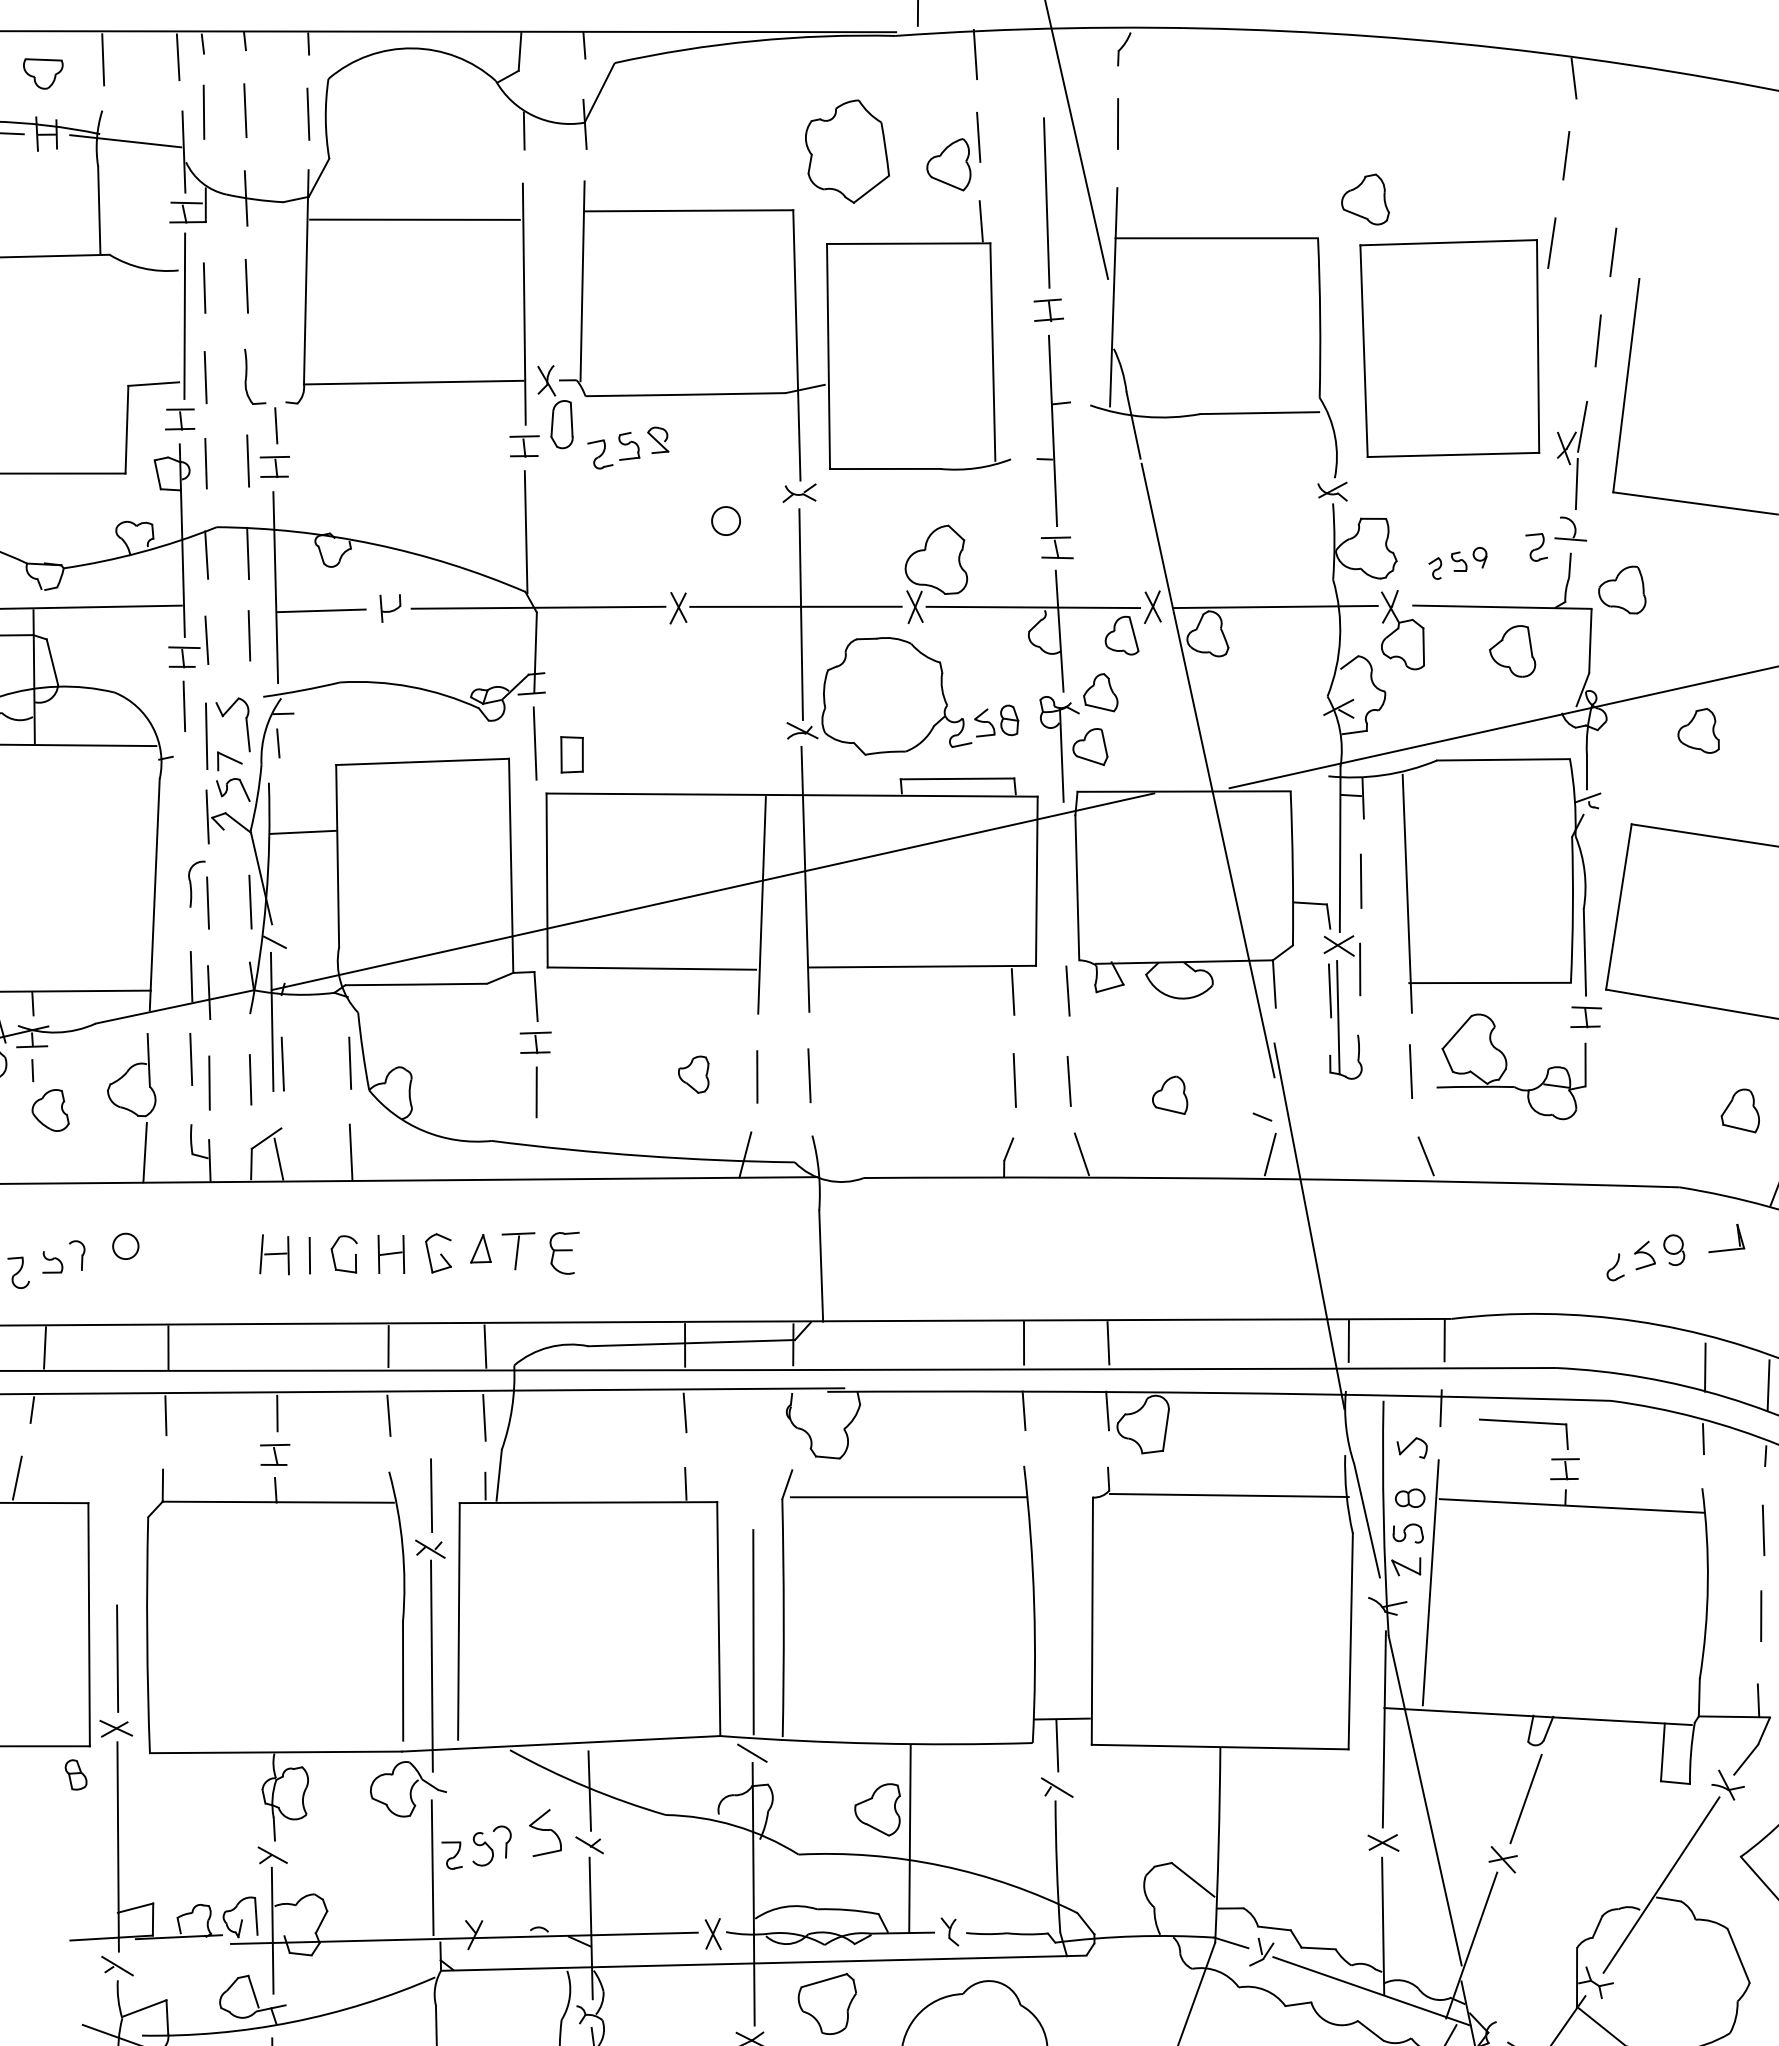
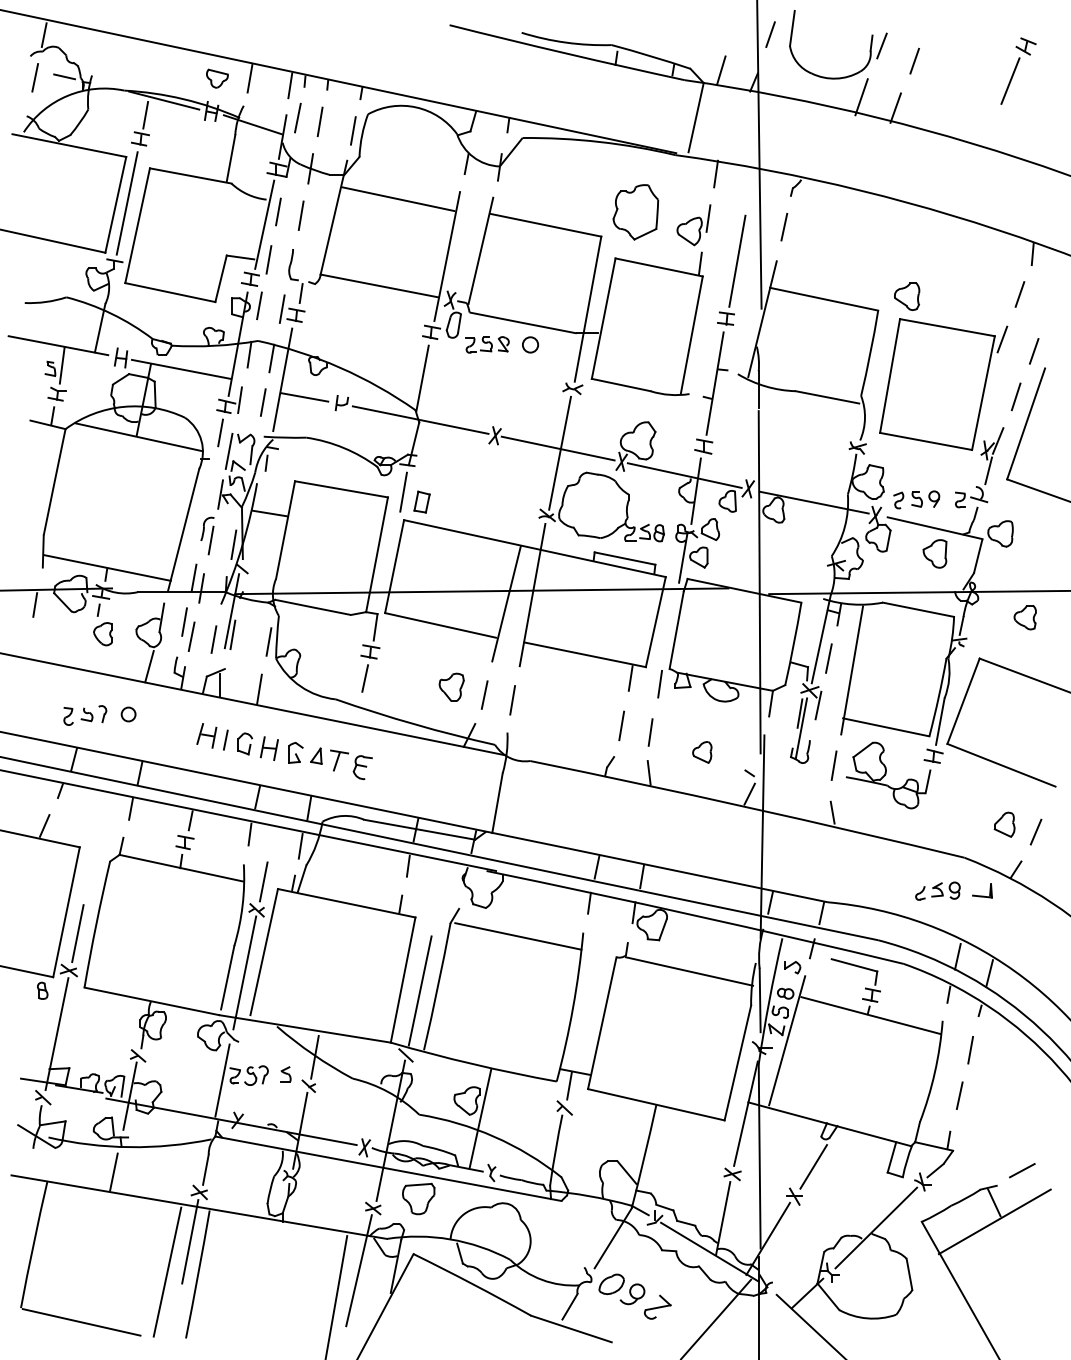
circle: (725, 520) -> (530, 344), moved
part: (1458, 562) -> (916, 499), size x1.43
part: (694, 1074) -> (451, 686), size x1.43
part: (543, 1833) -> (285, 1074), size x0.62

